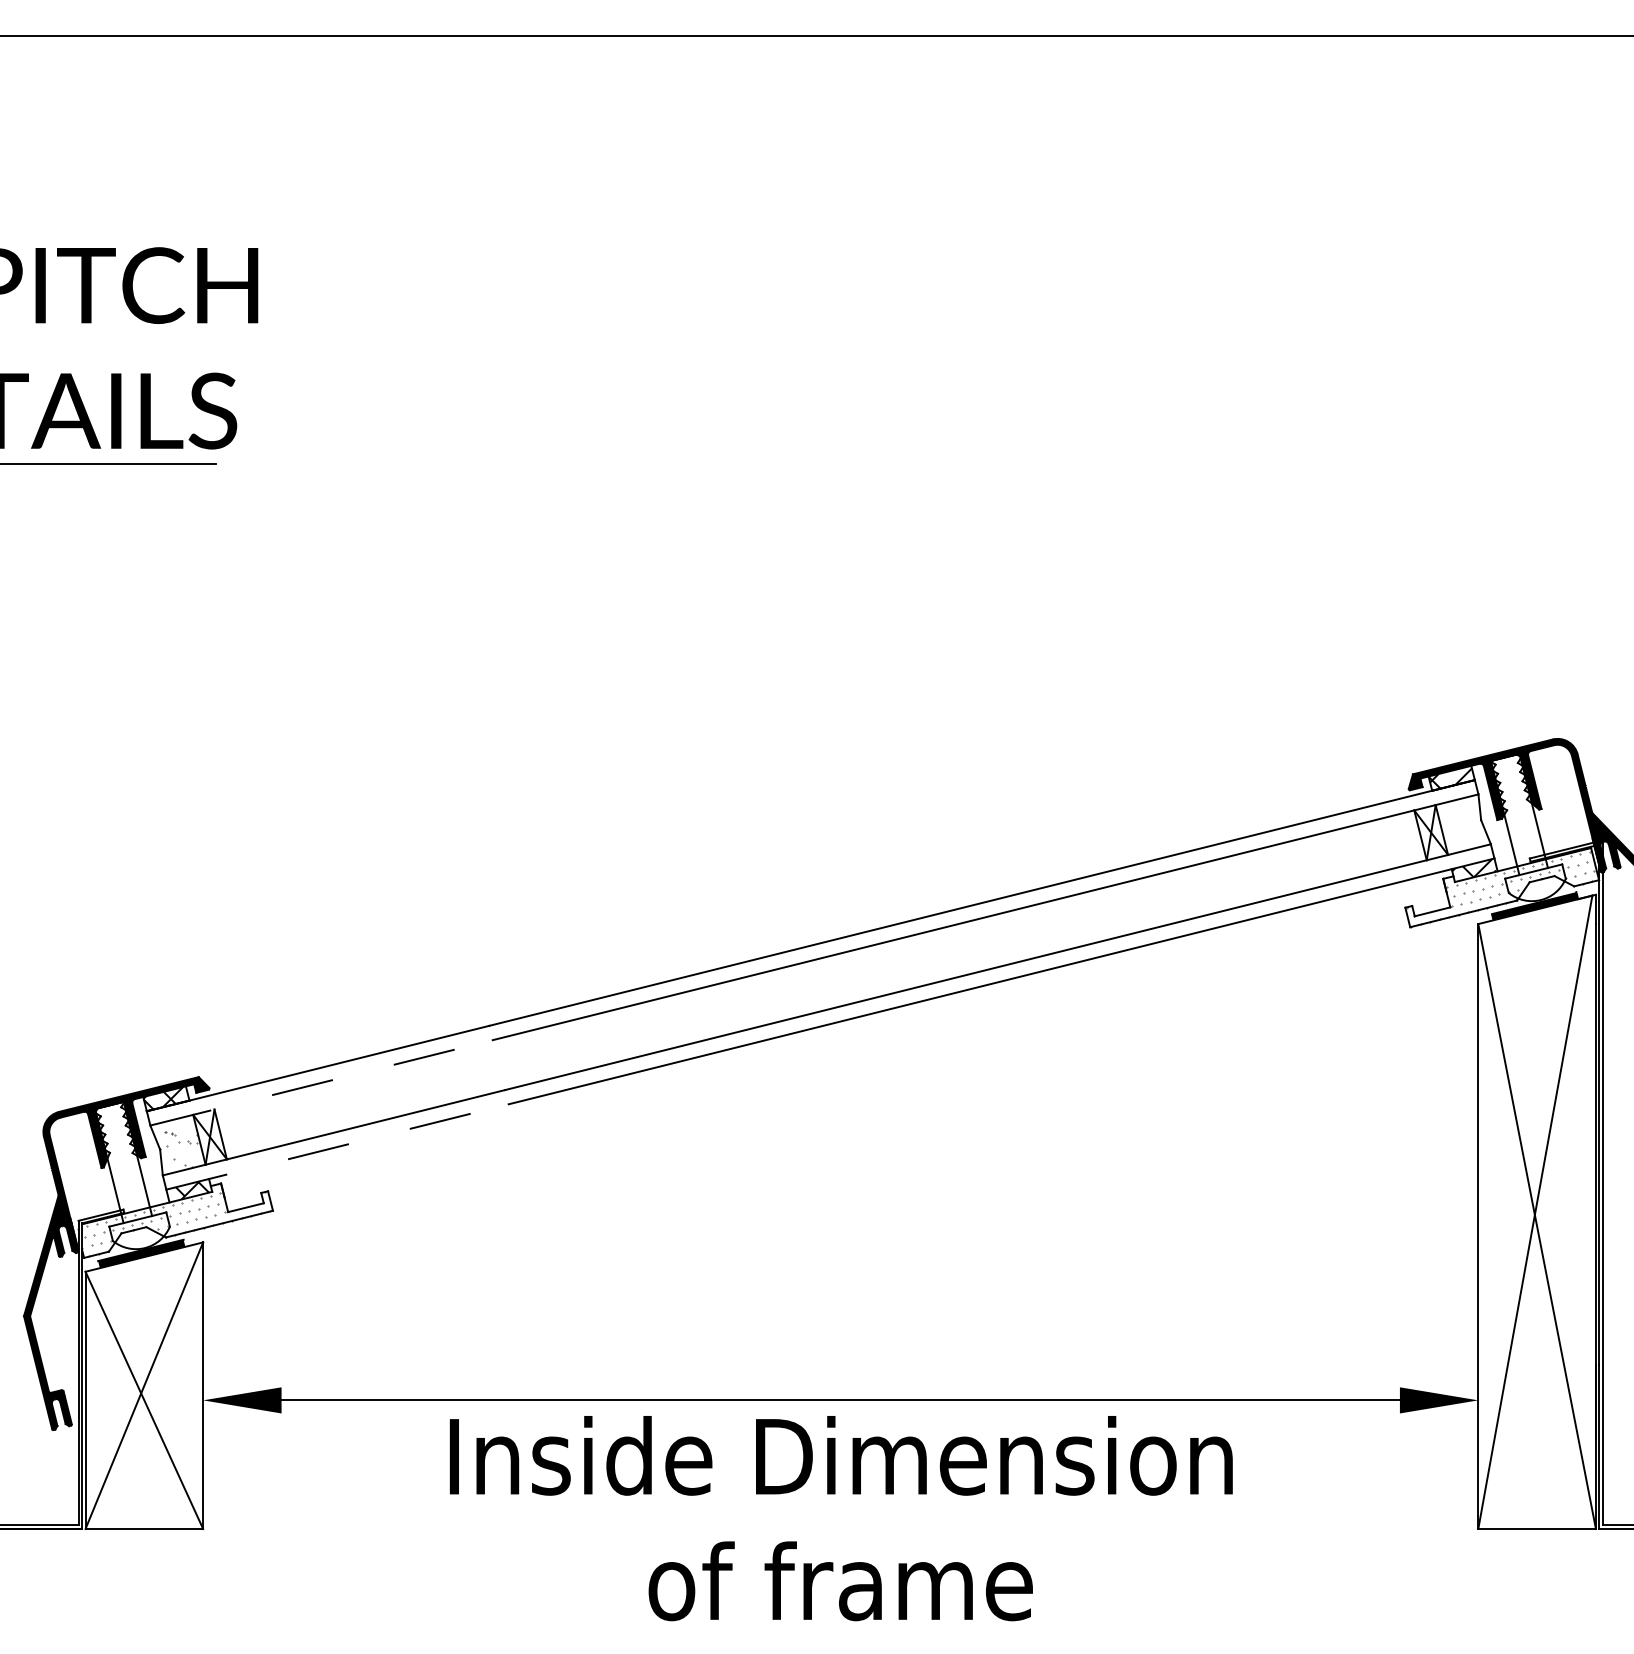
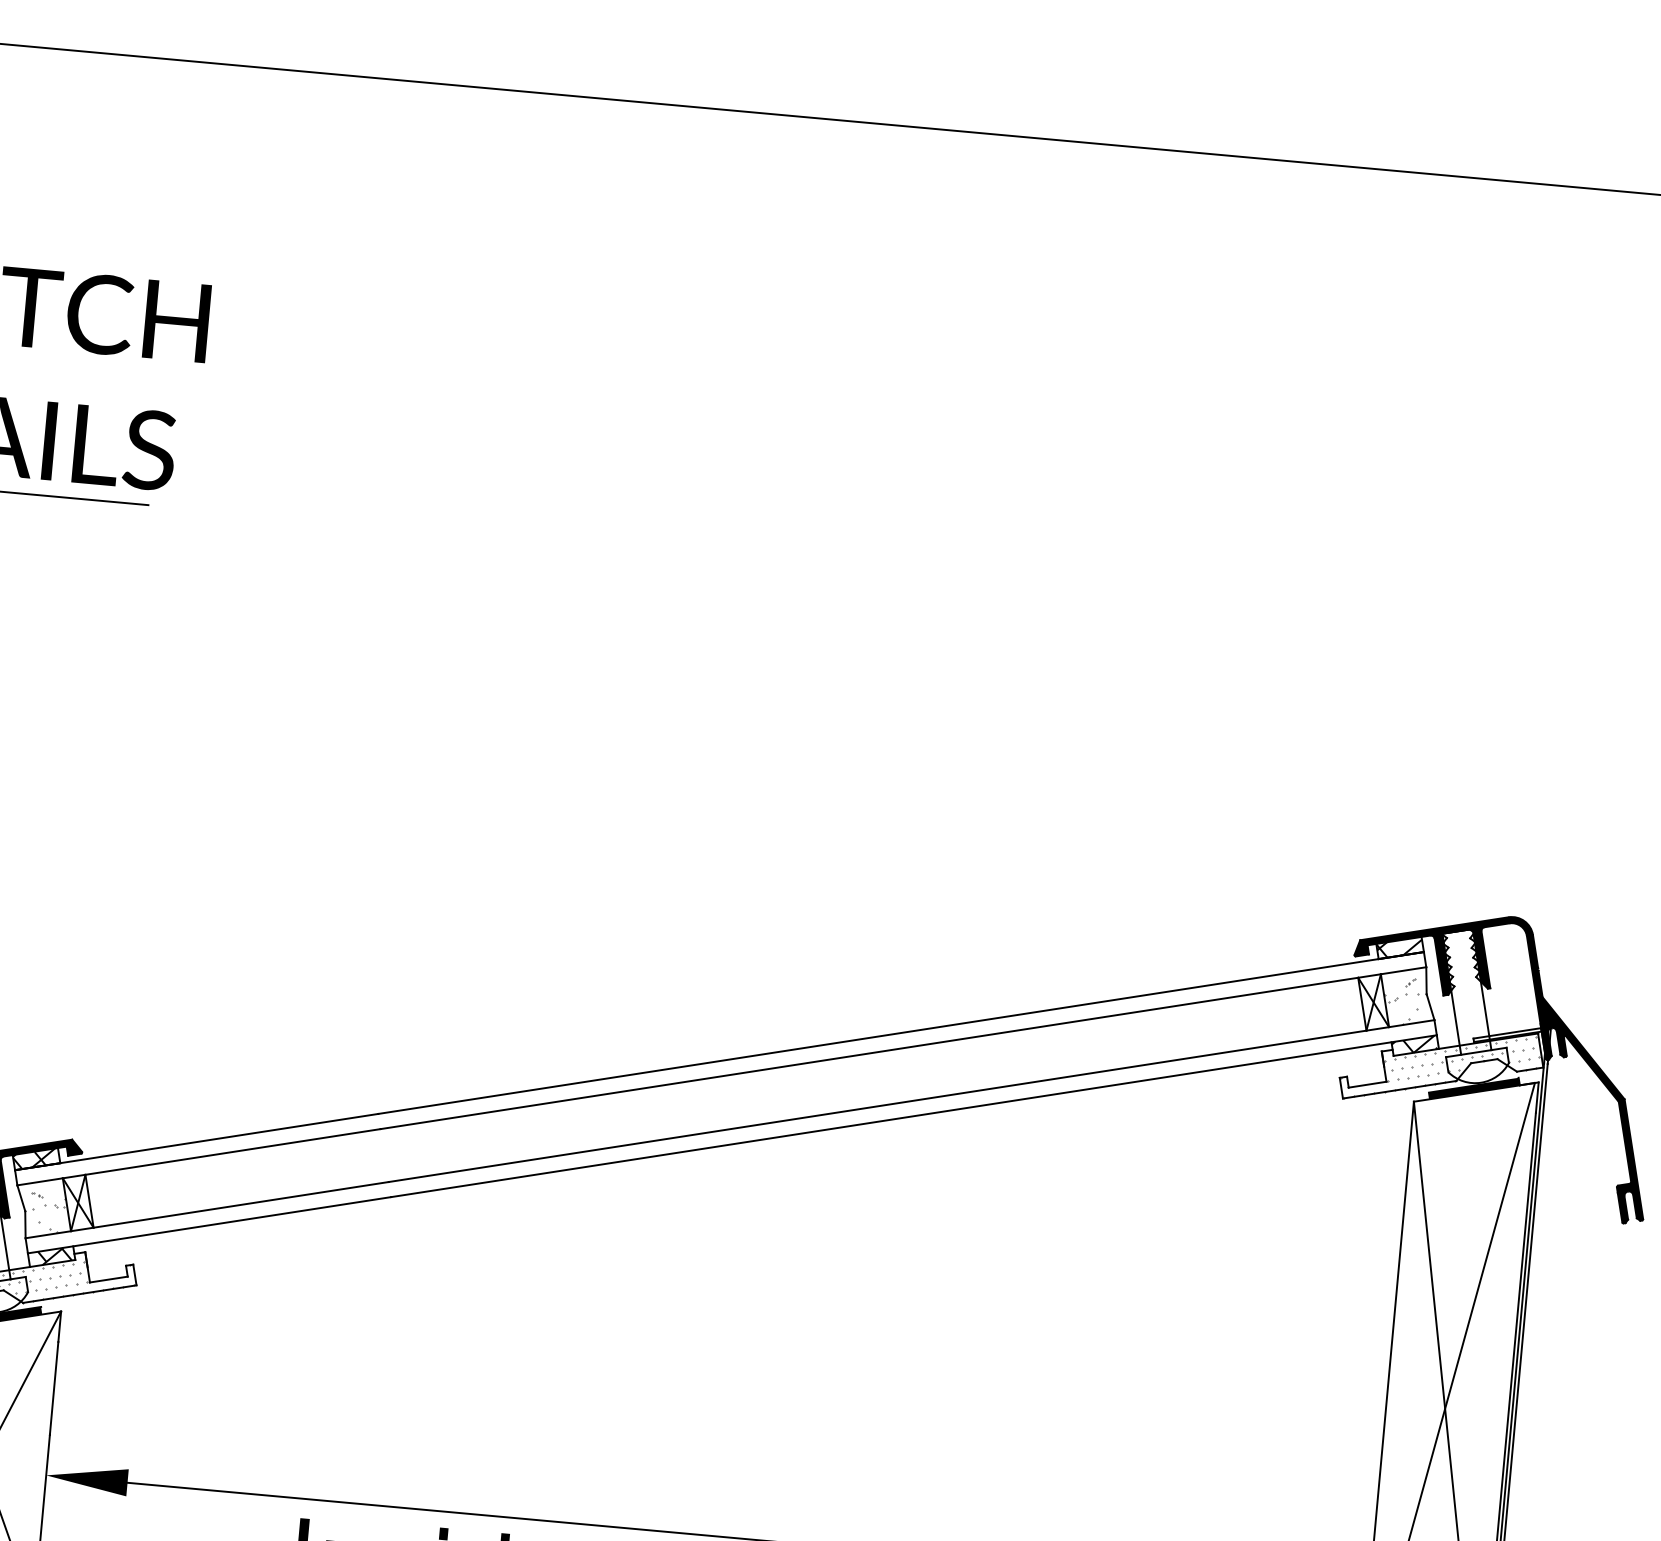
hatch: (1460, 828) -> (1404, 1000), added
line: (322, 1082) -> (200, 1156), dashed -> solid
line: (338, 1146) -> (210, 1224), dashed -> solid

